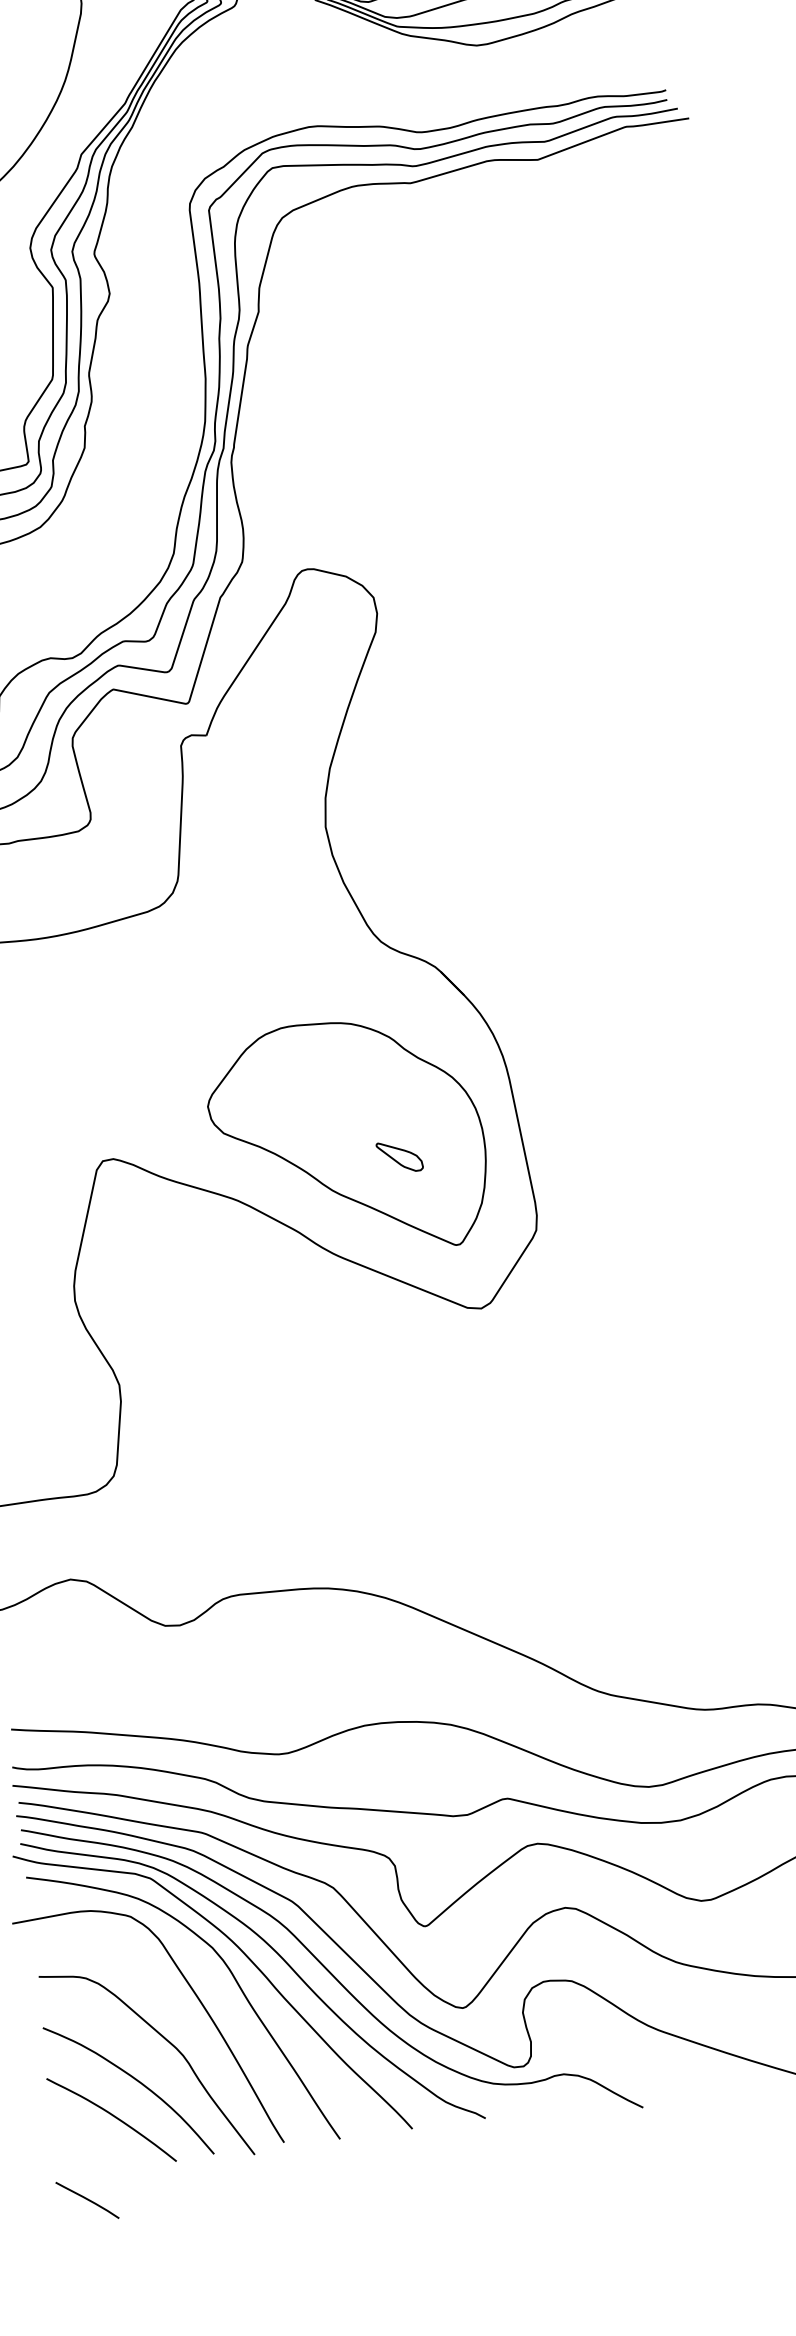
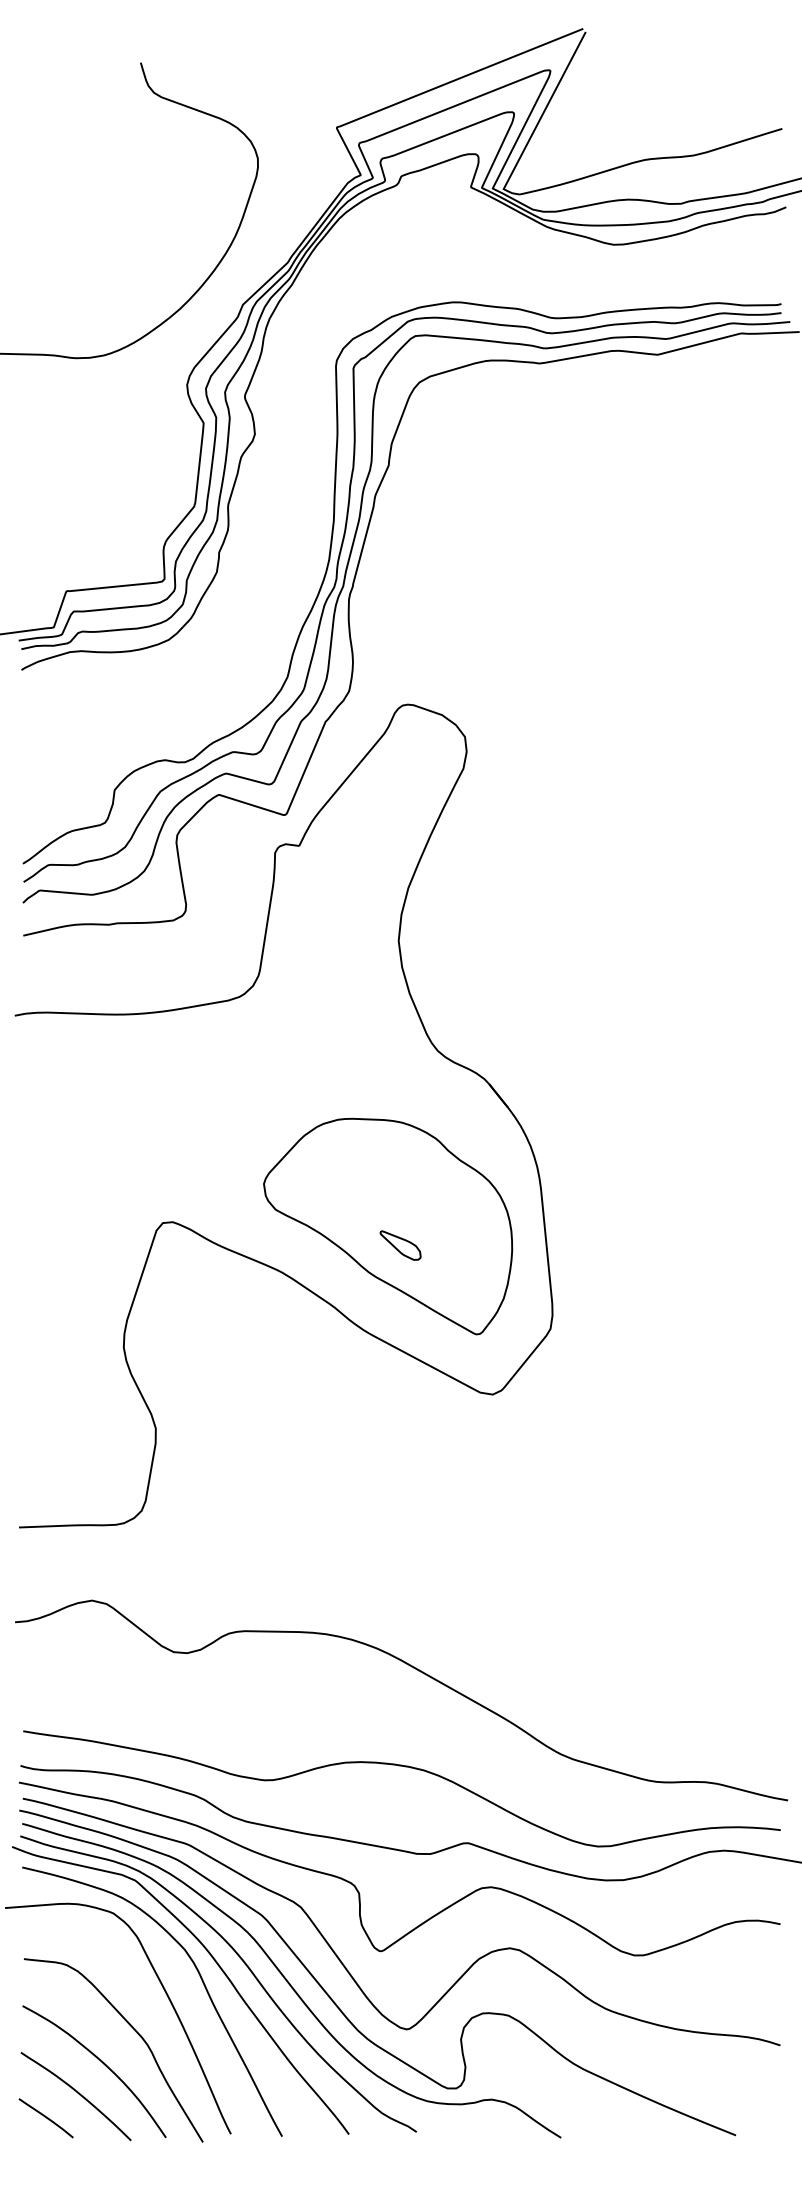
part: (399, 1156) -> (400, 1245), moved
curve: (86, 2199) -> (45, 2117), moved

